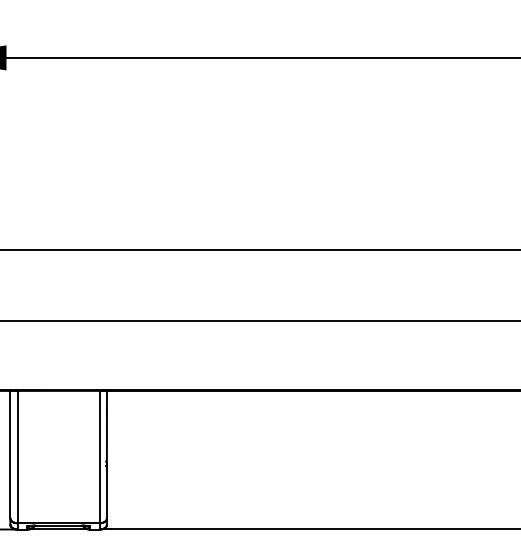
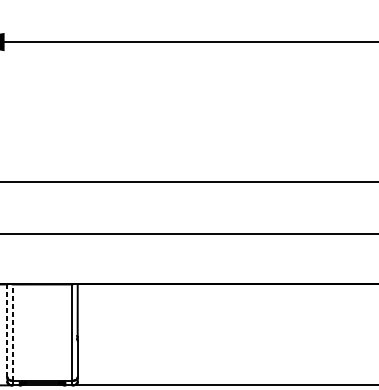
line: (10, 454) -> (7, 330), solid -> dashed
line: (17, 456) -> (12, 332), solid -> dashed

